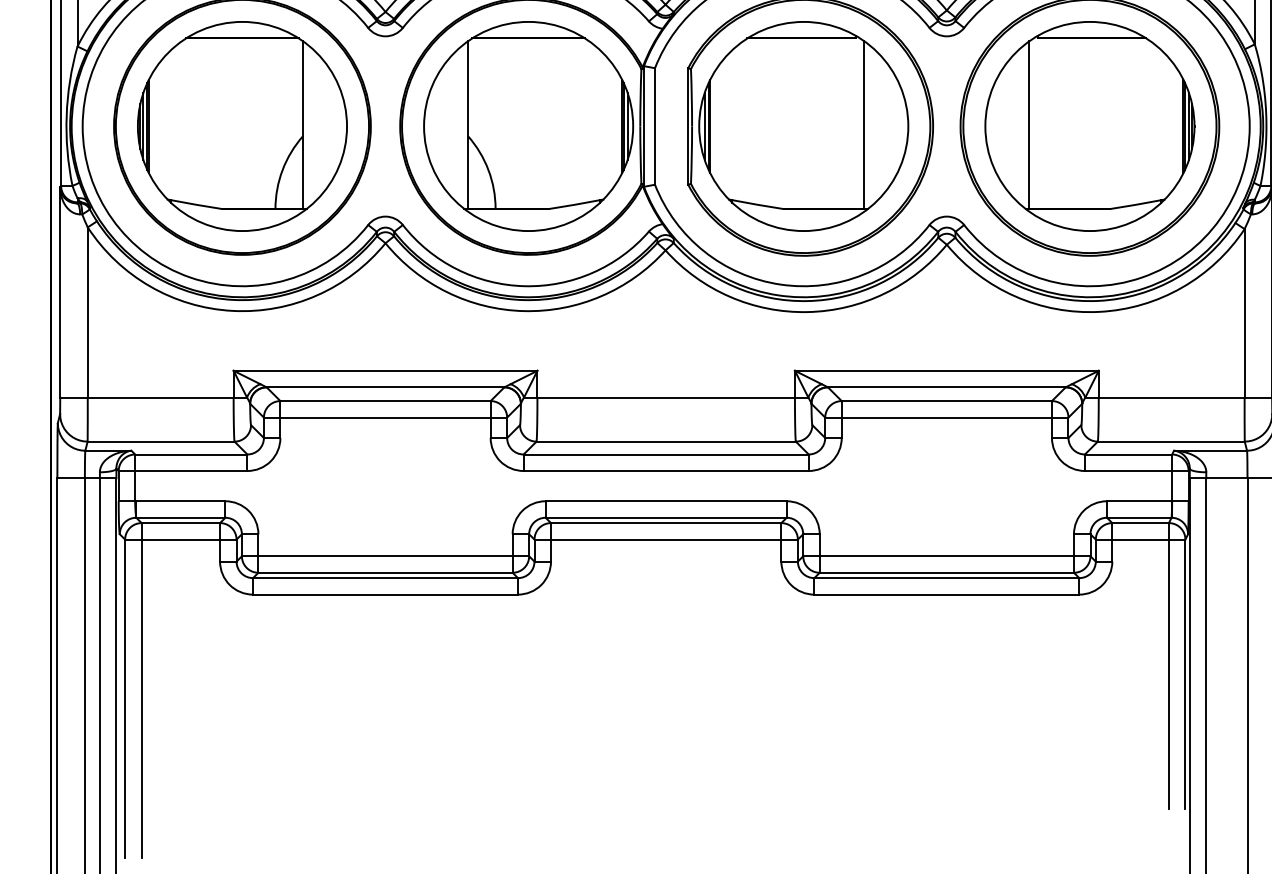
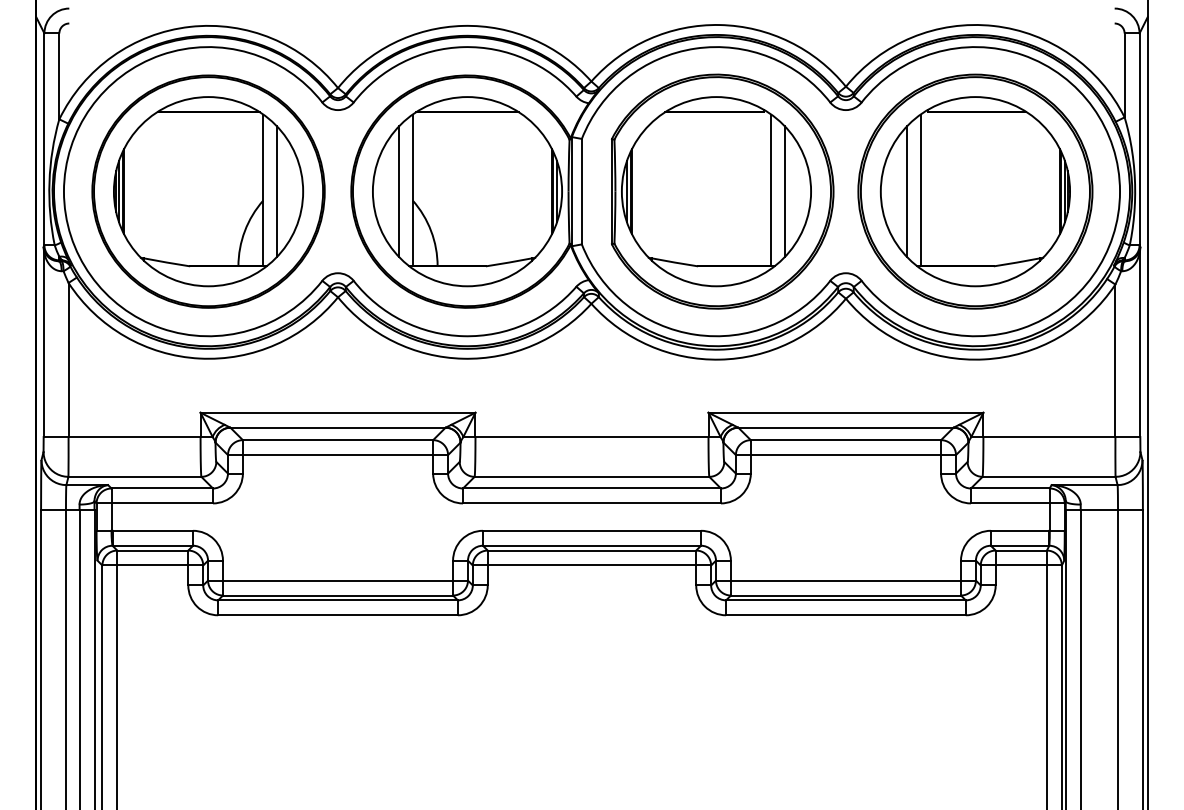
line: (317, 126) -> (276, 191), added
line: (453, 126) -> (399, 191), added
line: (878, 126) -> (784, 191), added
line: (1014, 126) -> (907, 191), added

